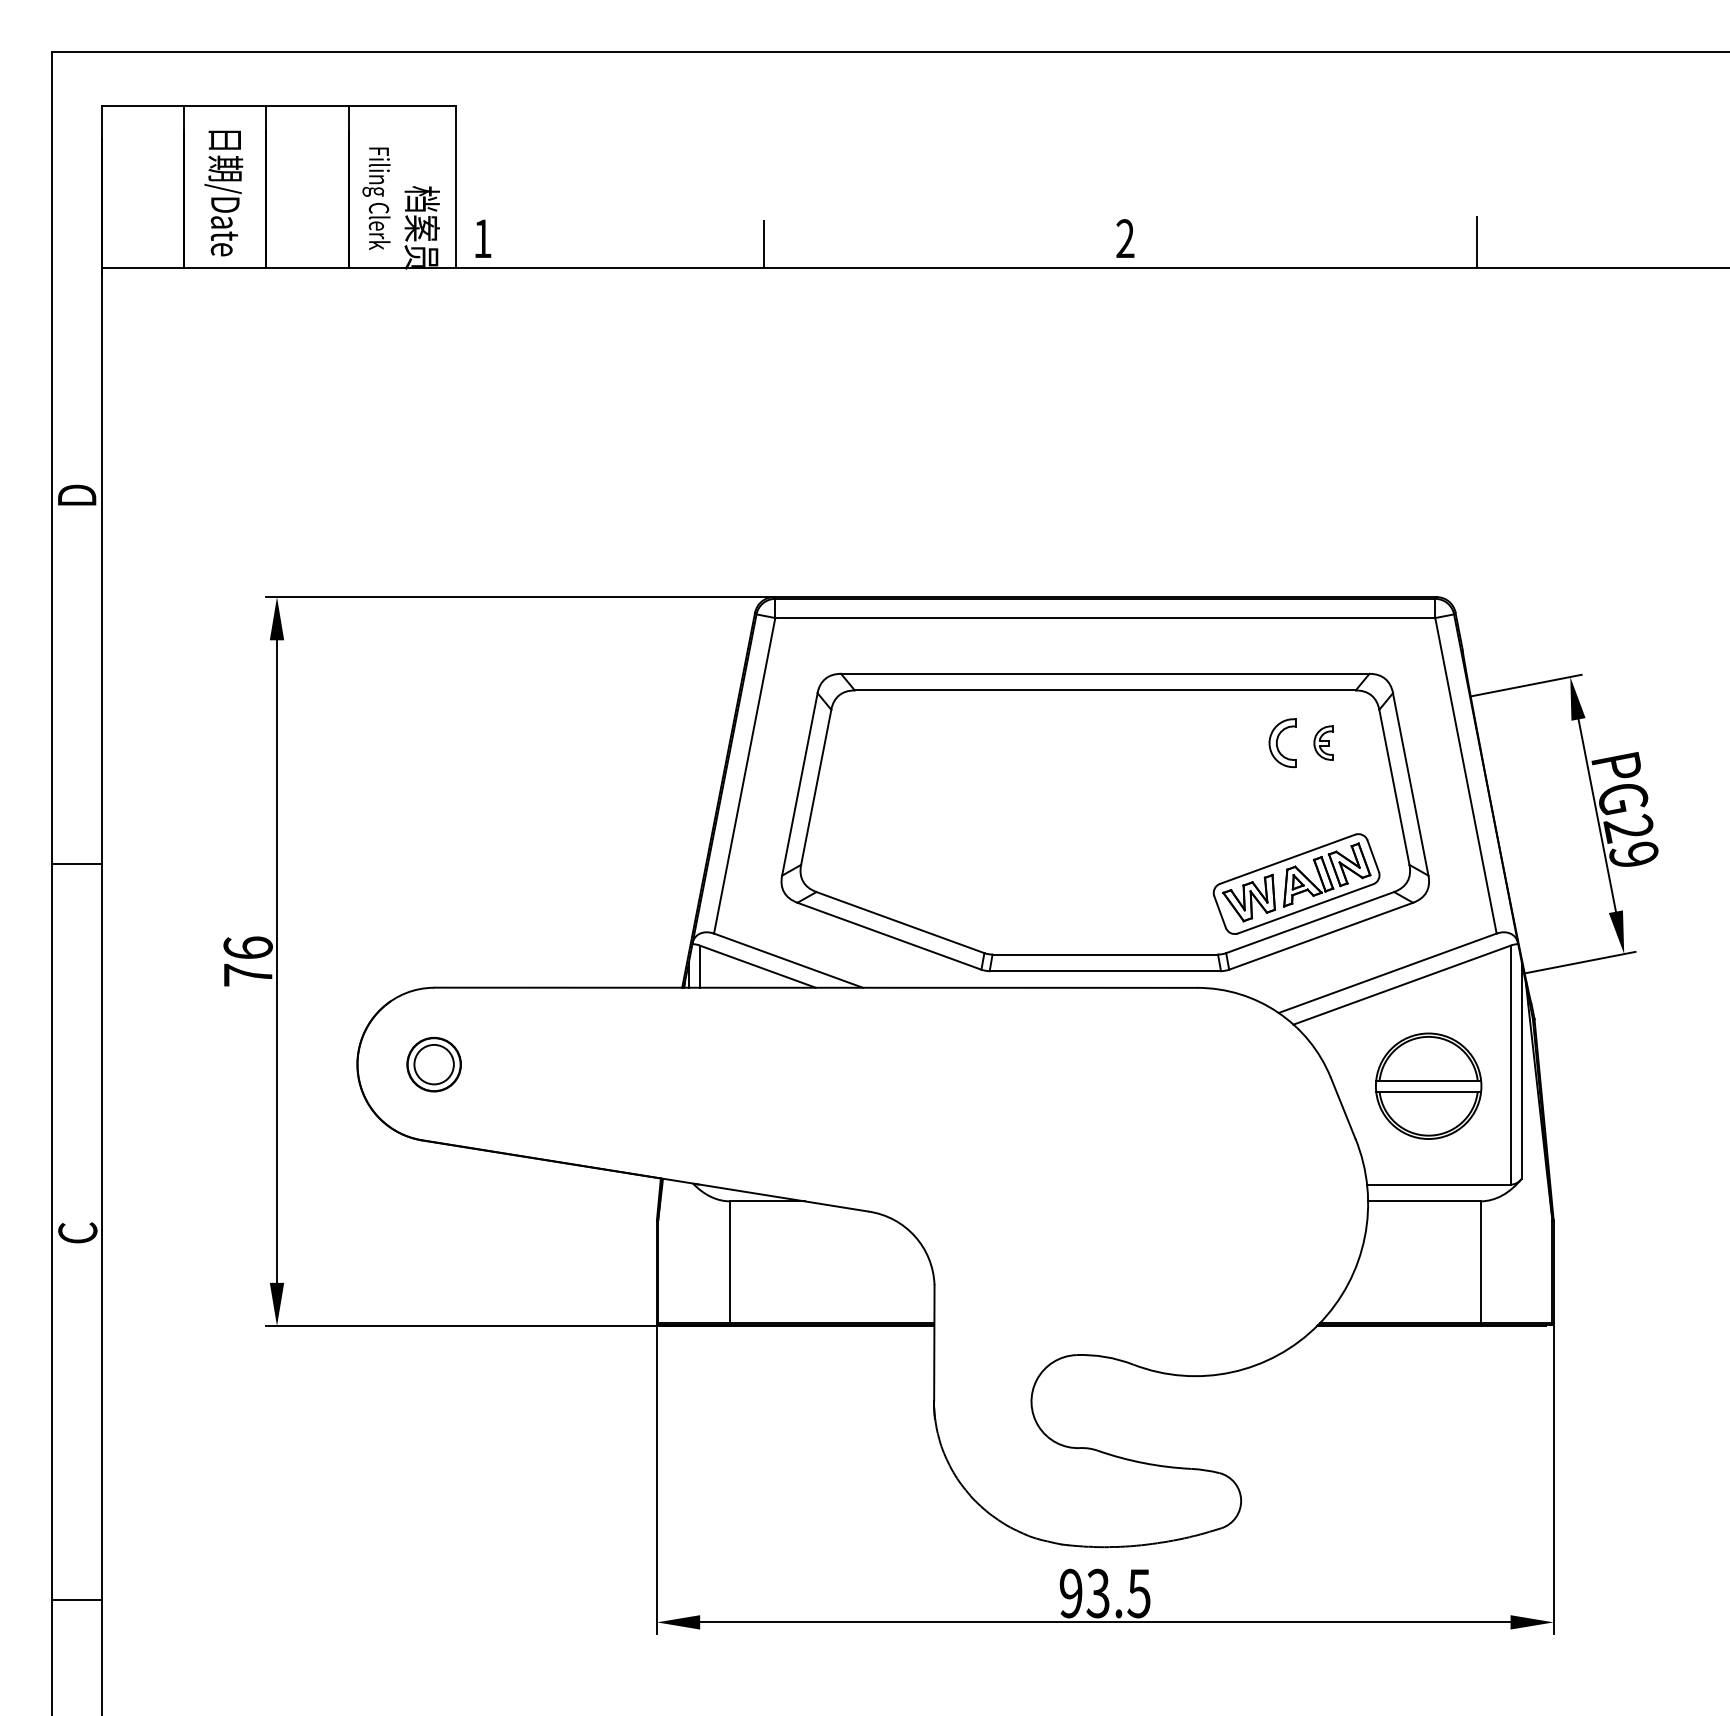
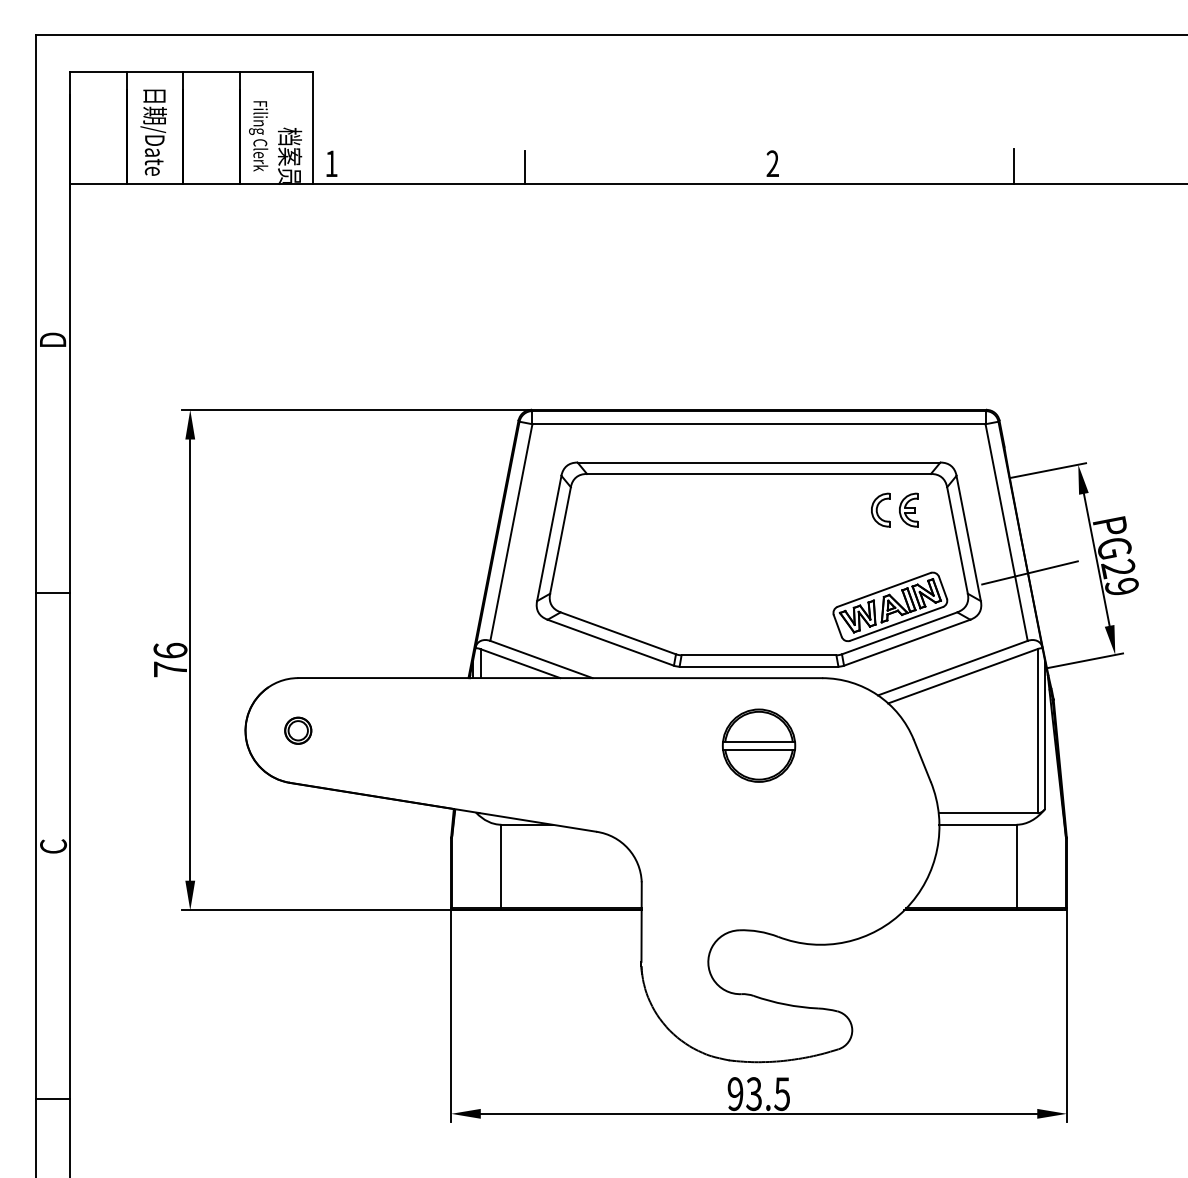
part: (1323, 742) -> (908, 509), size x1.43
line: (1499, 833) -> (1029, 572), added
part: (434, 1064) -> (298, 730), size x0.71
part: (1427, 1085) -> (758, 745), moved

